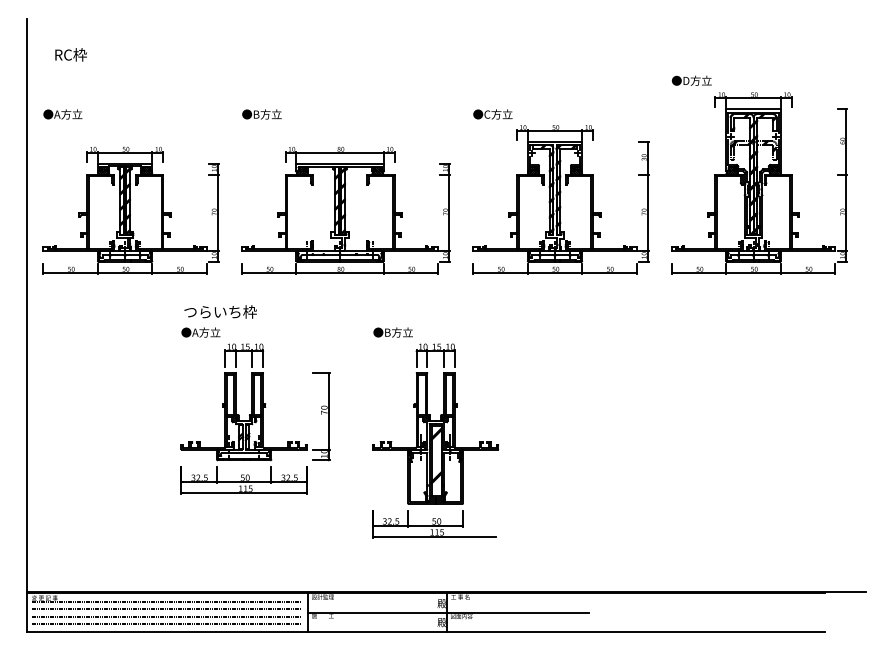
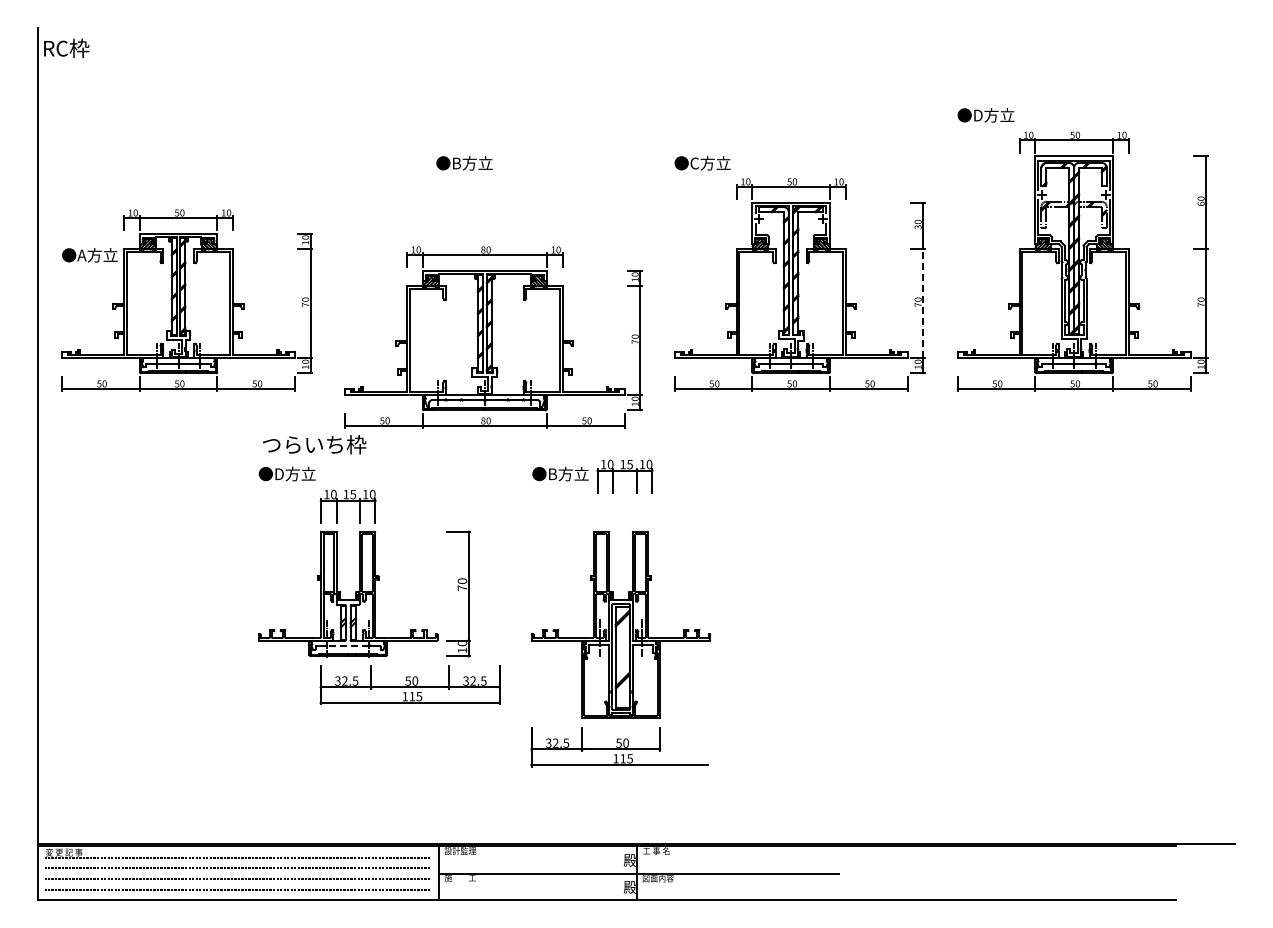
text: (71, 54) -> (66, 48), moved
text: (62, 114) -> (89, 255), moved
text: (261, 114) -> (464, 163), moved
part: (346, 210) -> (493, 337), moved
line: (647, 212) -> (923, 303), solid -> dashed
text: (206, 332) -> (294, 473), ●A方立 -> ●D方立
part: (435, 355) -> (624, 476), moved
line: (244, 453) -> (348, 646), solid -> dashed
part: (243, 480) -> (409, 684), moved

